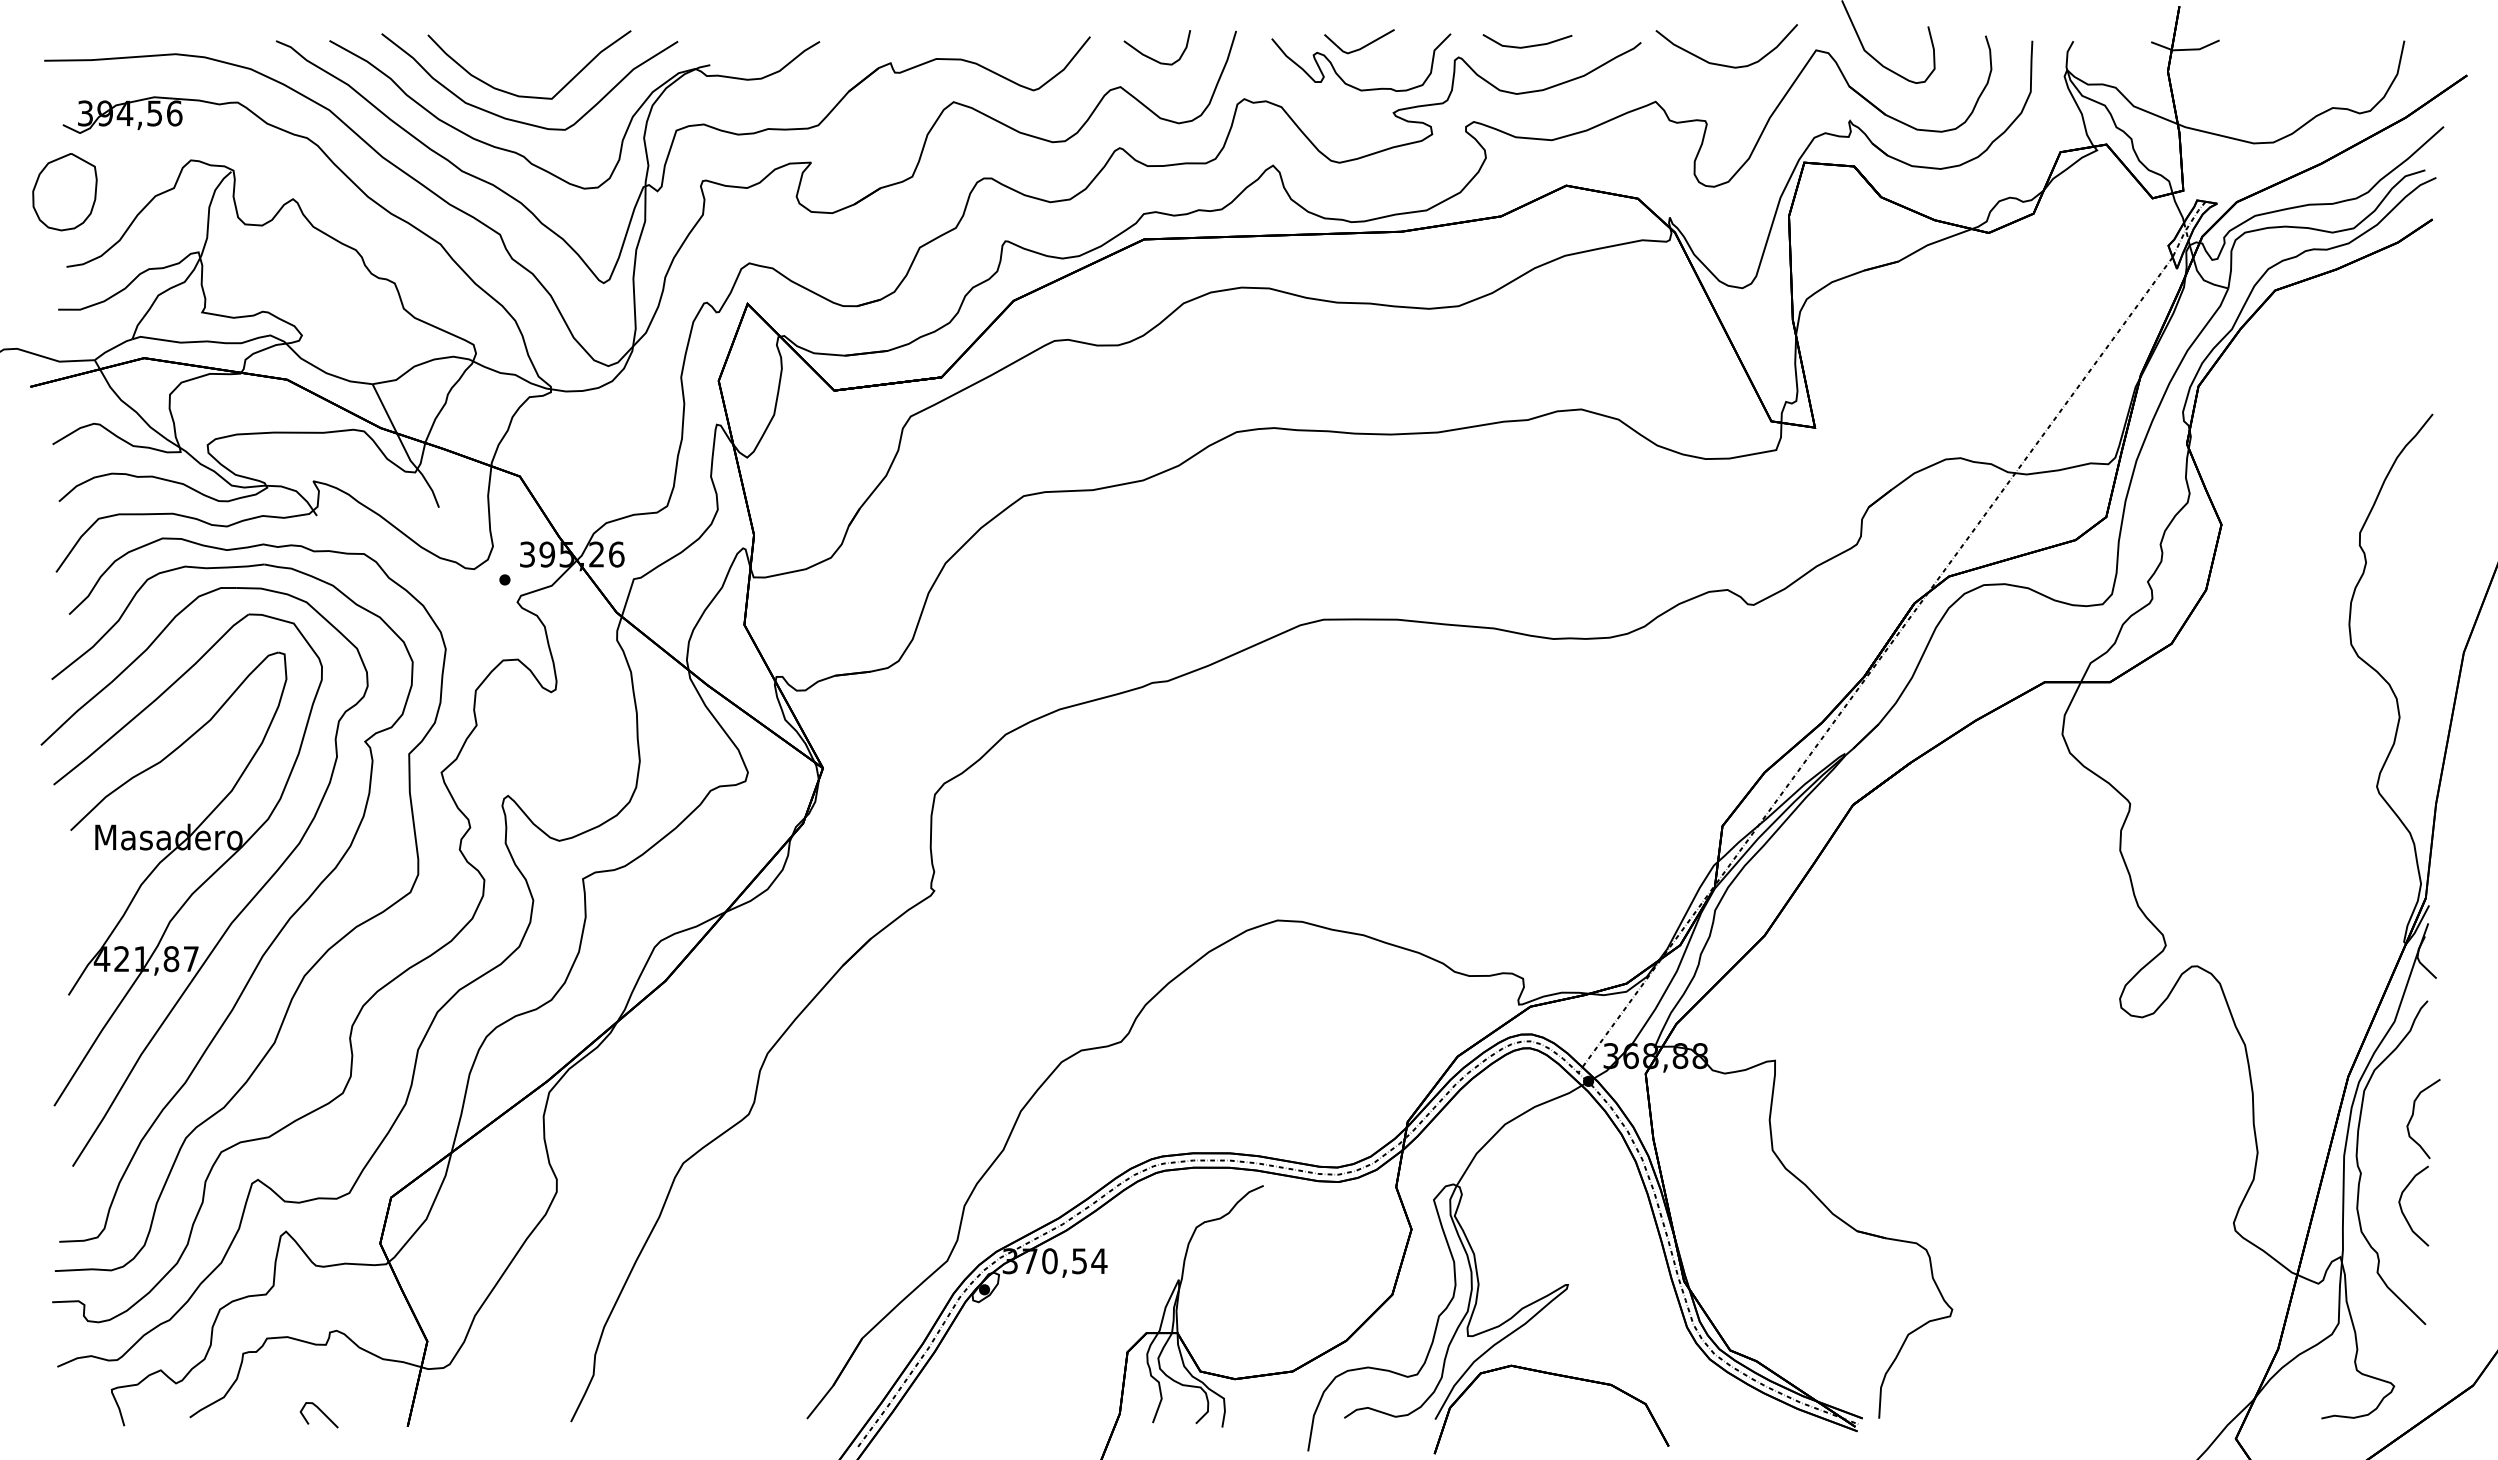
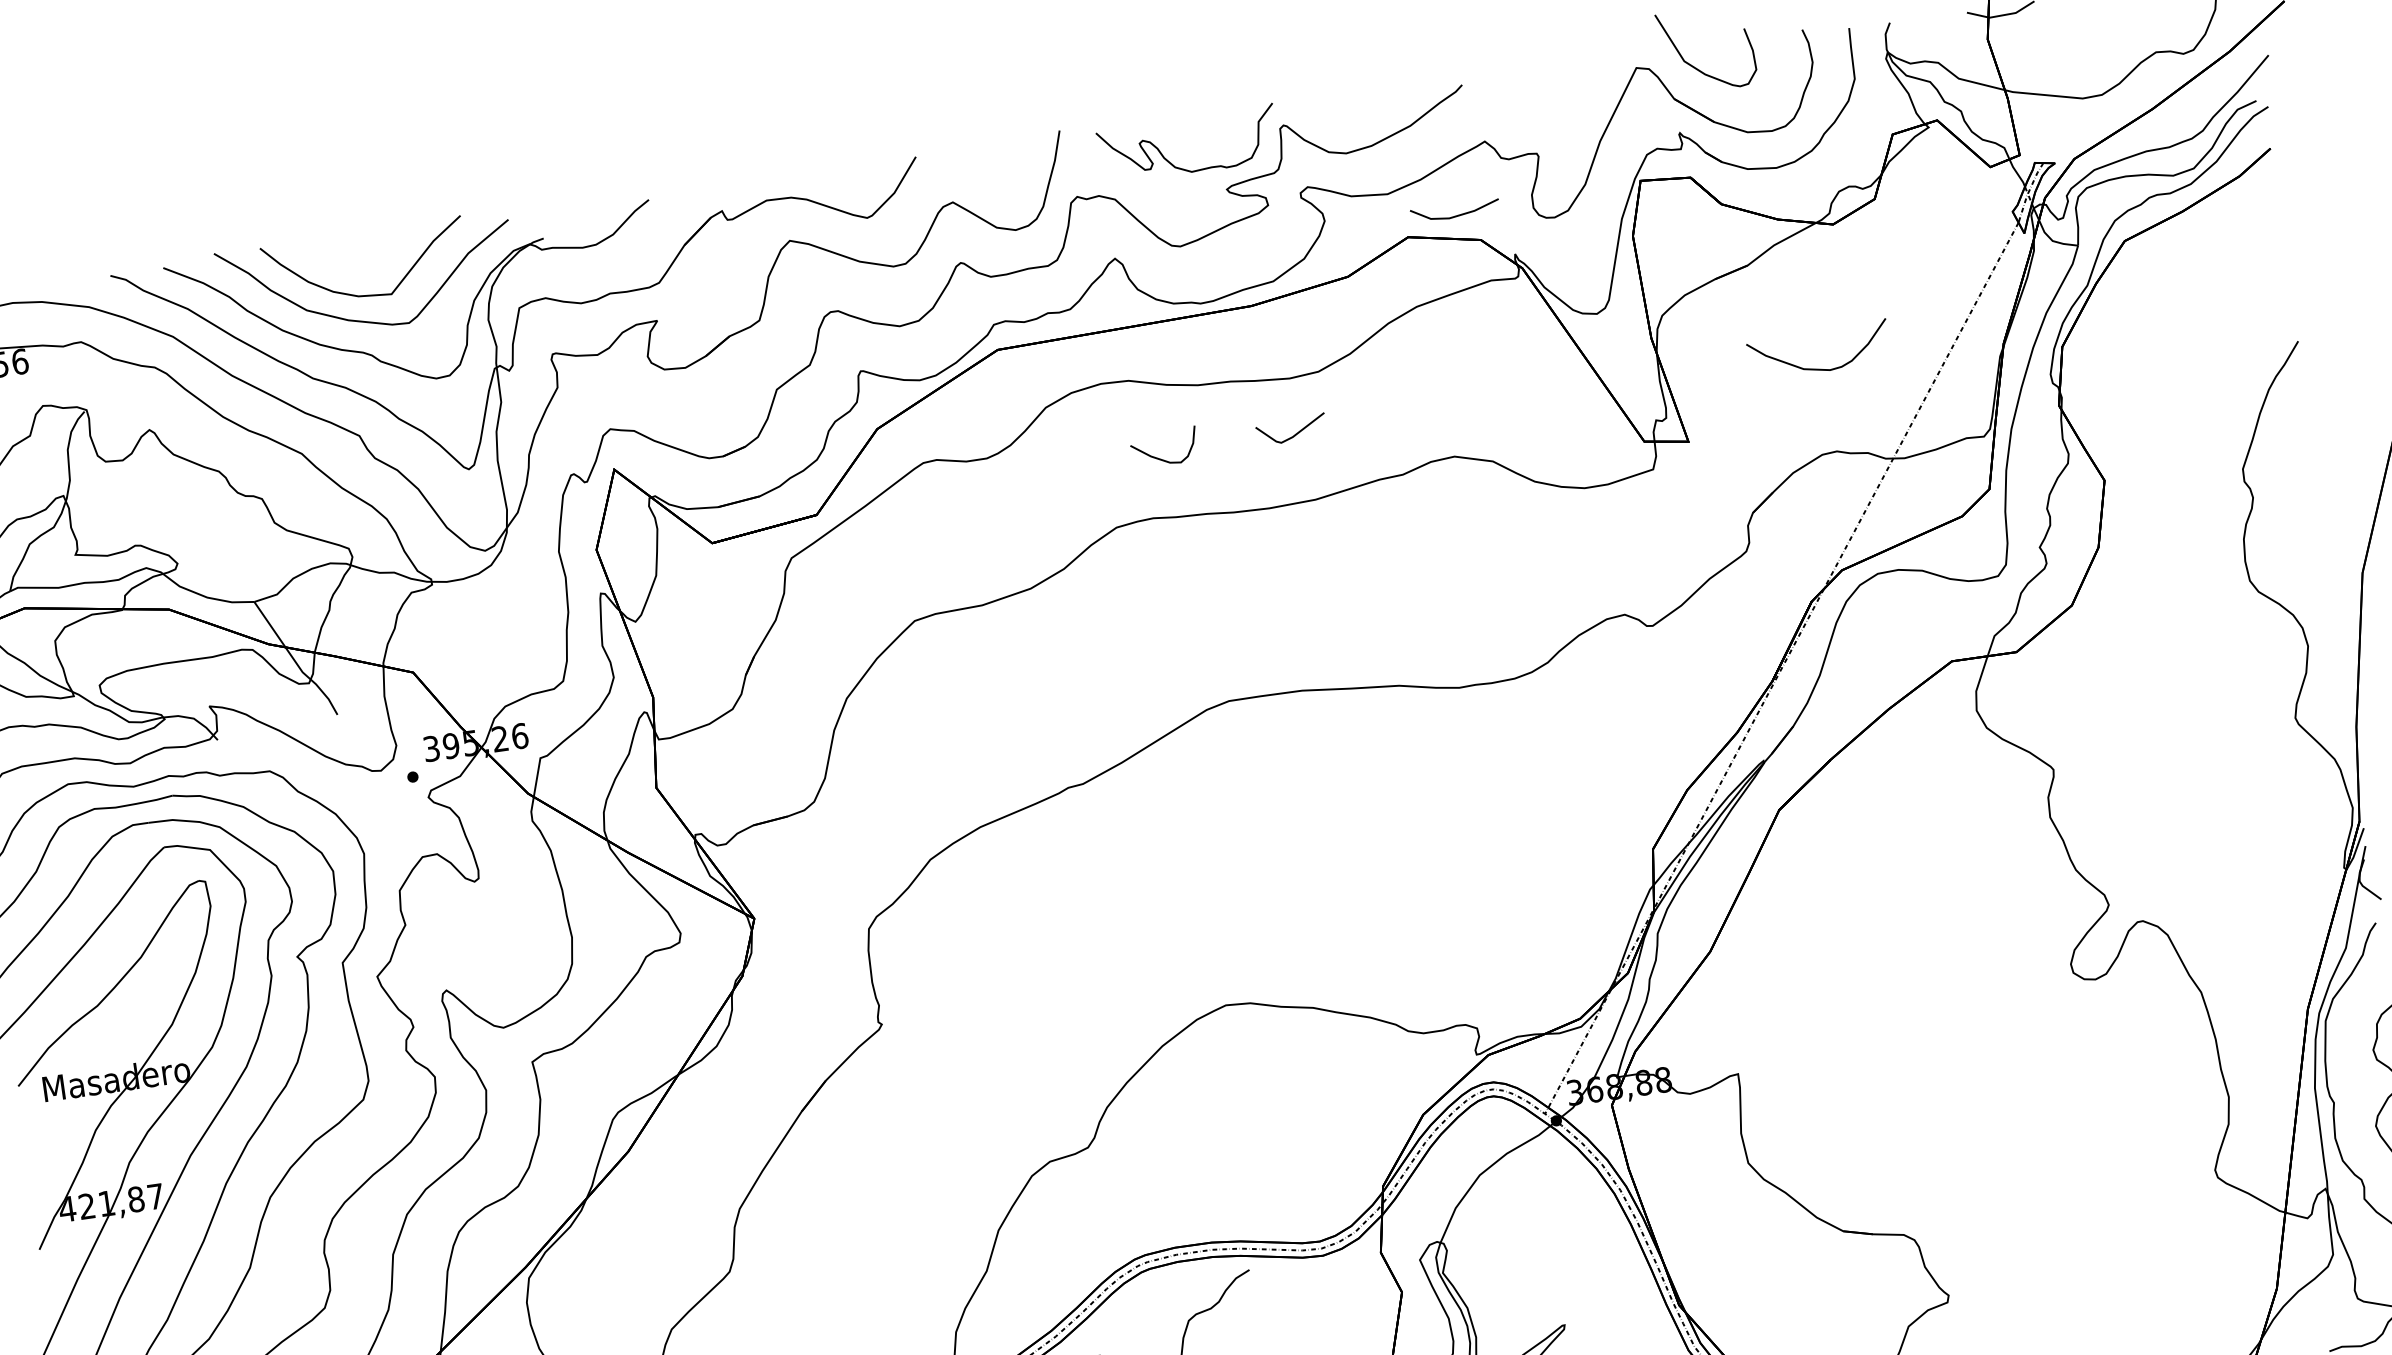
line: (1527, 45) -> (1455, 215), moved
line: (1362, 46) -> (1294, 433), moved
curve: (1151, 57) -> (1160, 458), moved
curve: (1724, 64) -> (1818, 368), moved

